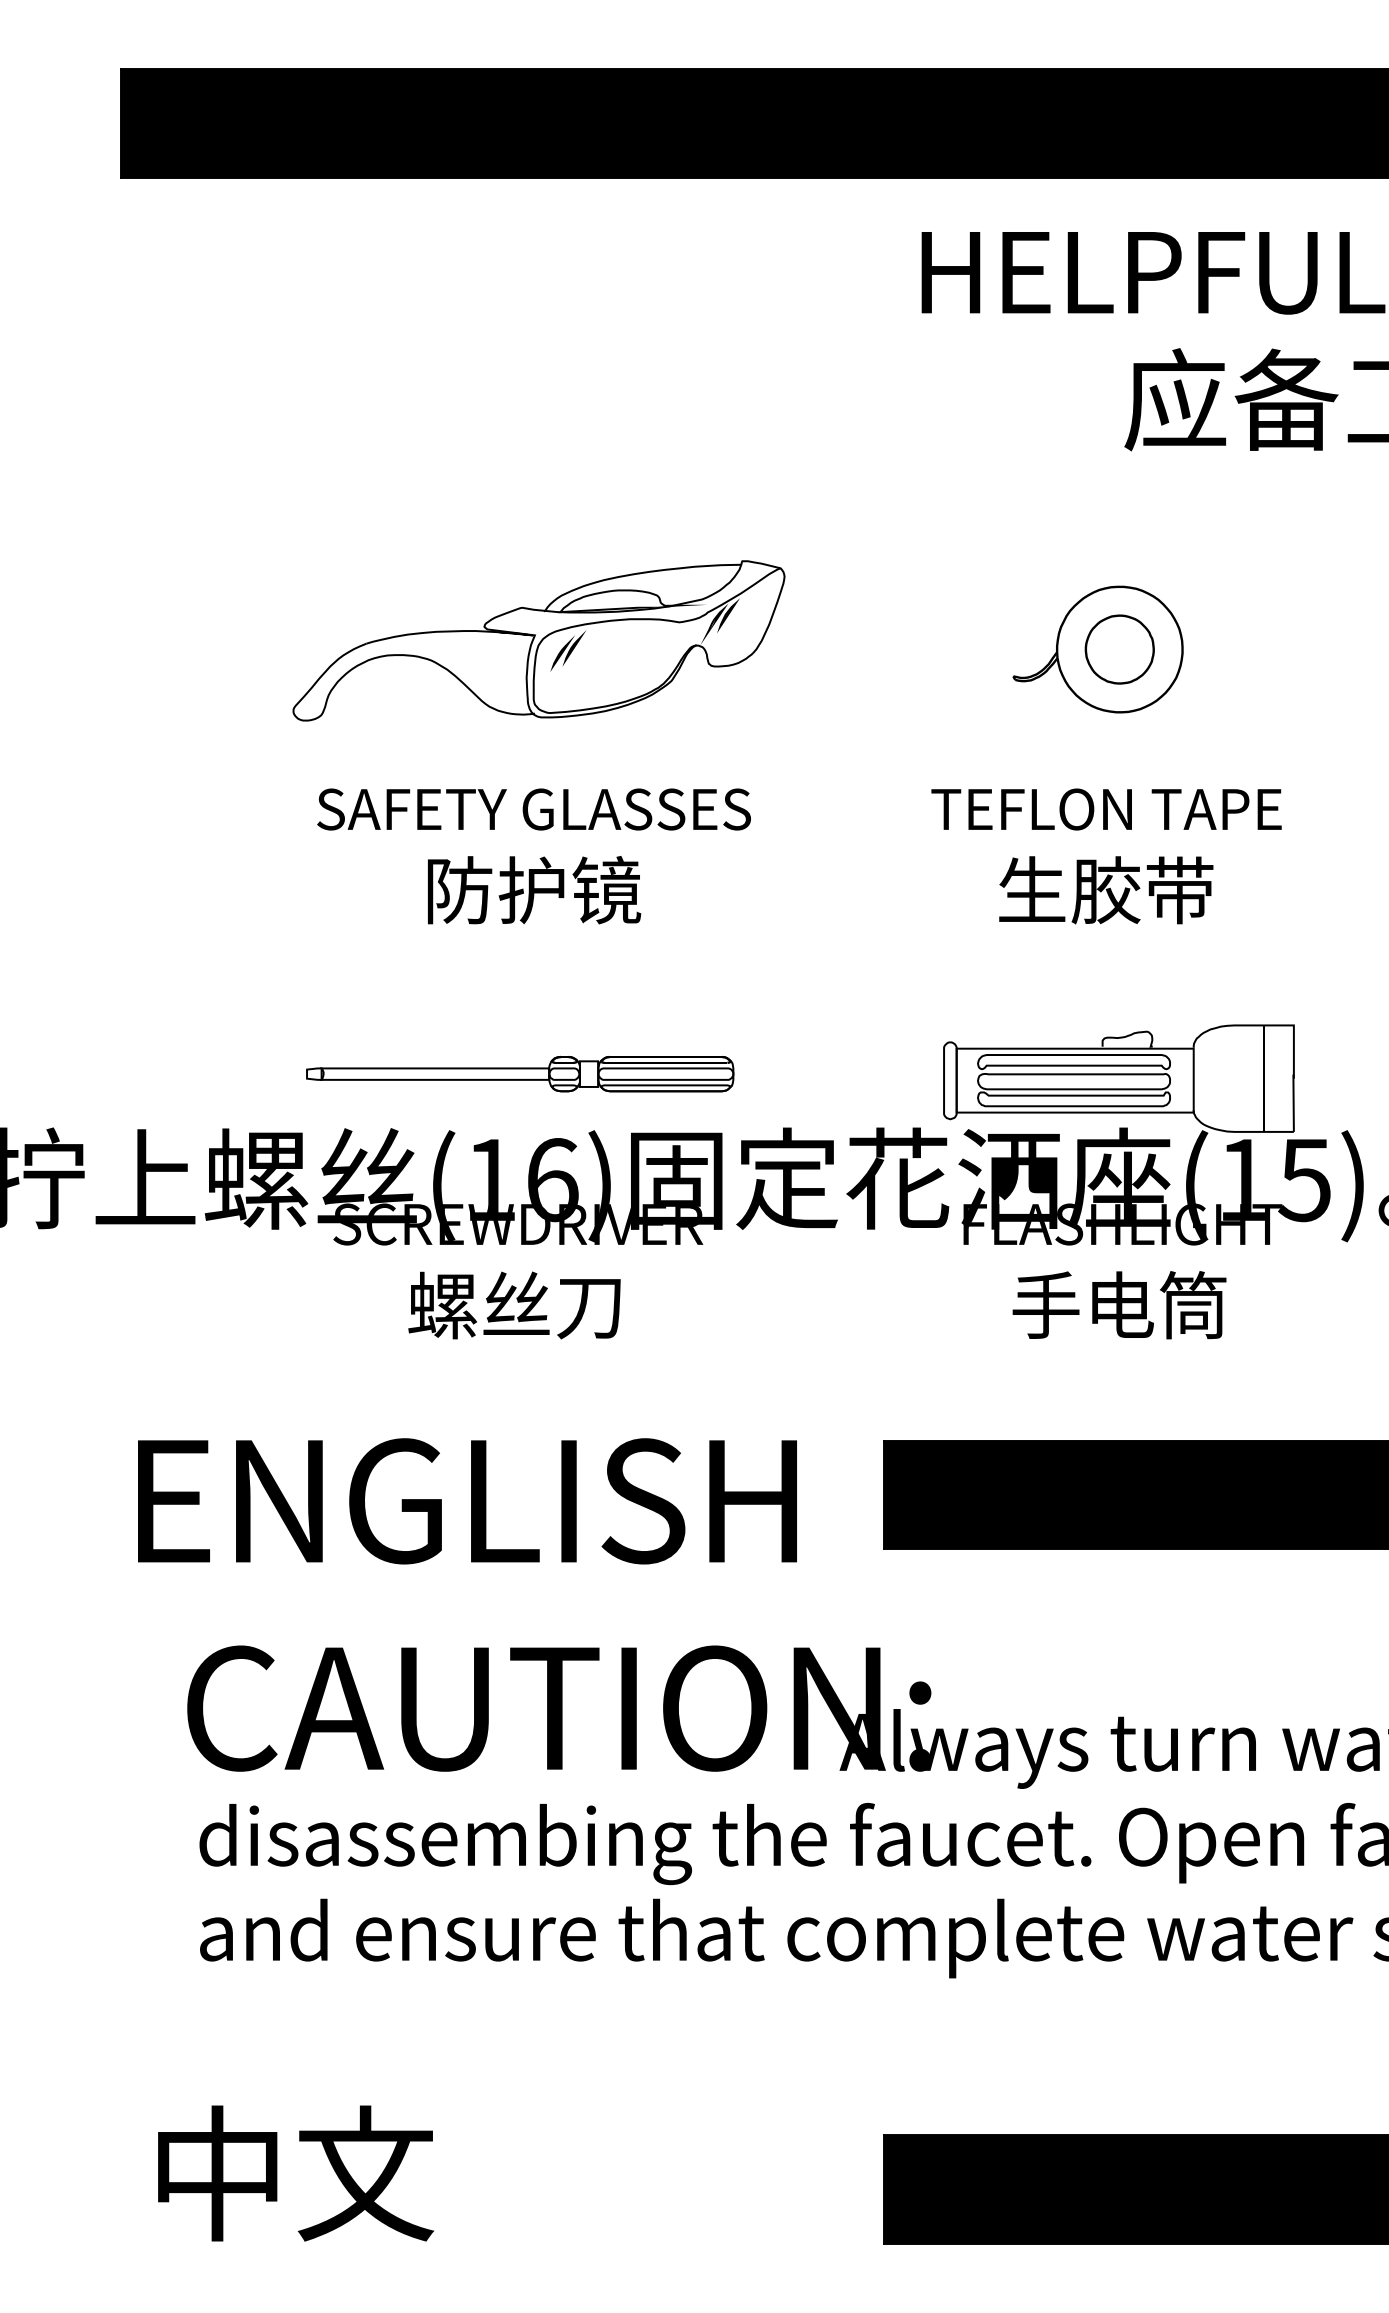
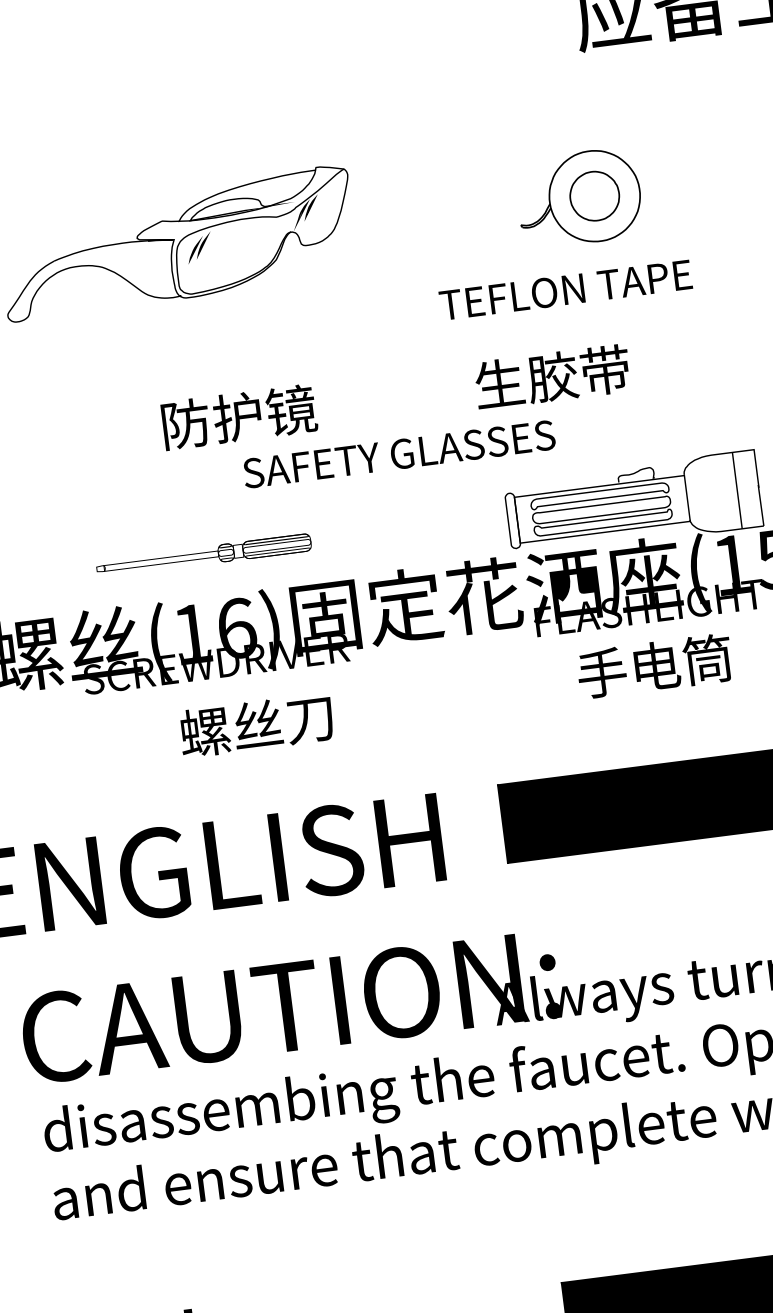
text: (533, 809) -> (398, 454), moved
text: (1106, 809) -> (565, 290), moved
text: (534, 890) -> (239, 417), moved
text: (1106, 890) -> (552, 377), moved
part: (520, 1074) -> (204, 555), size x0.7
text: (514, 1305) -> (256, 725), moved

